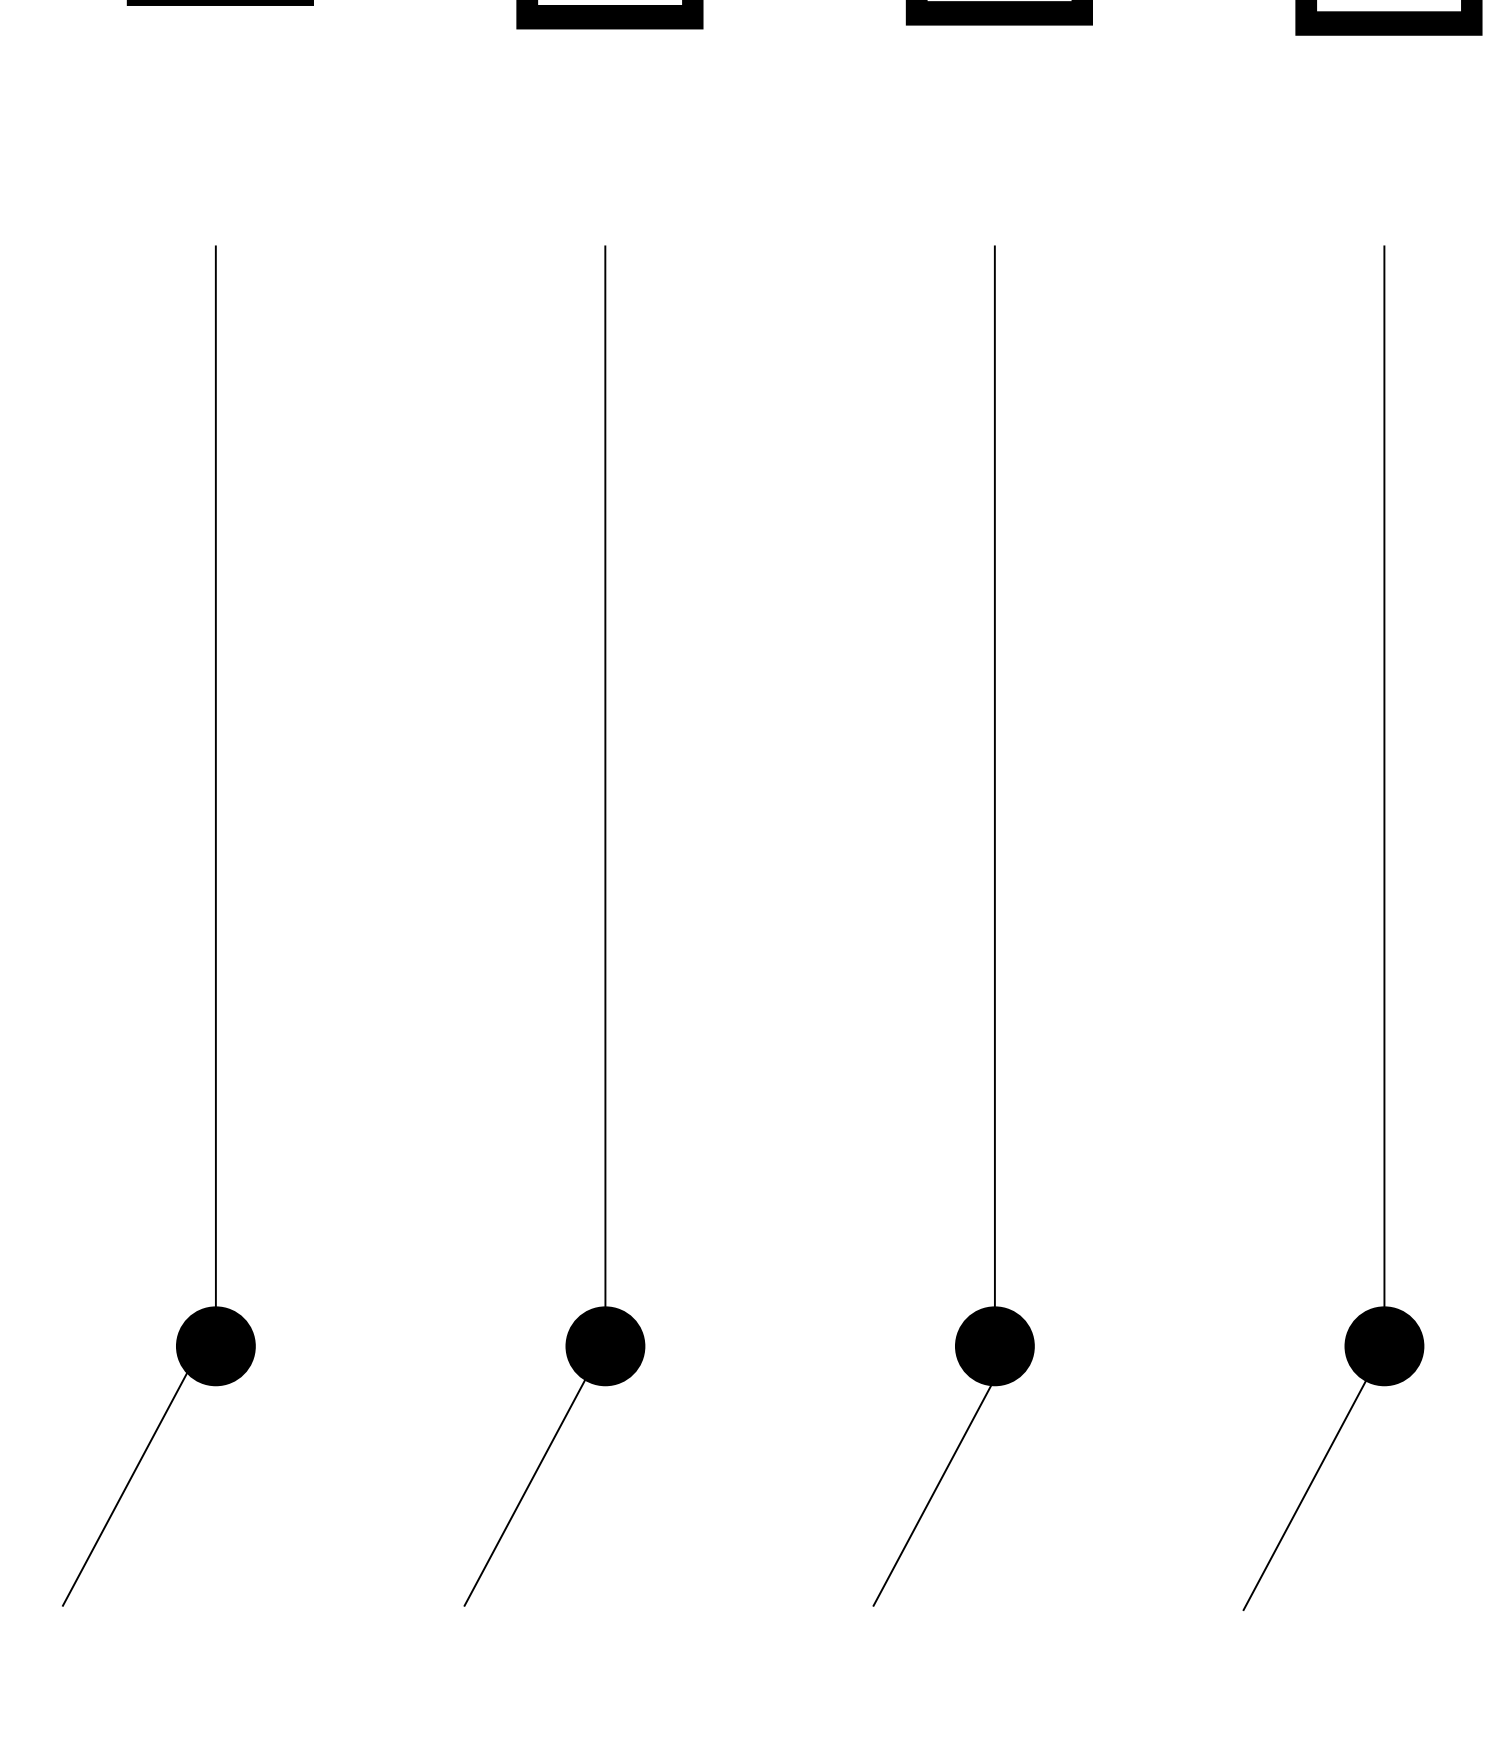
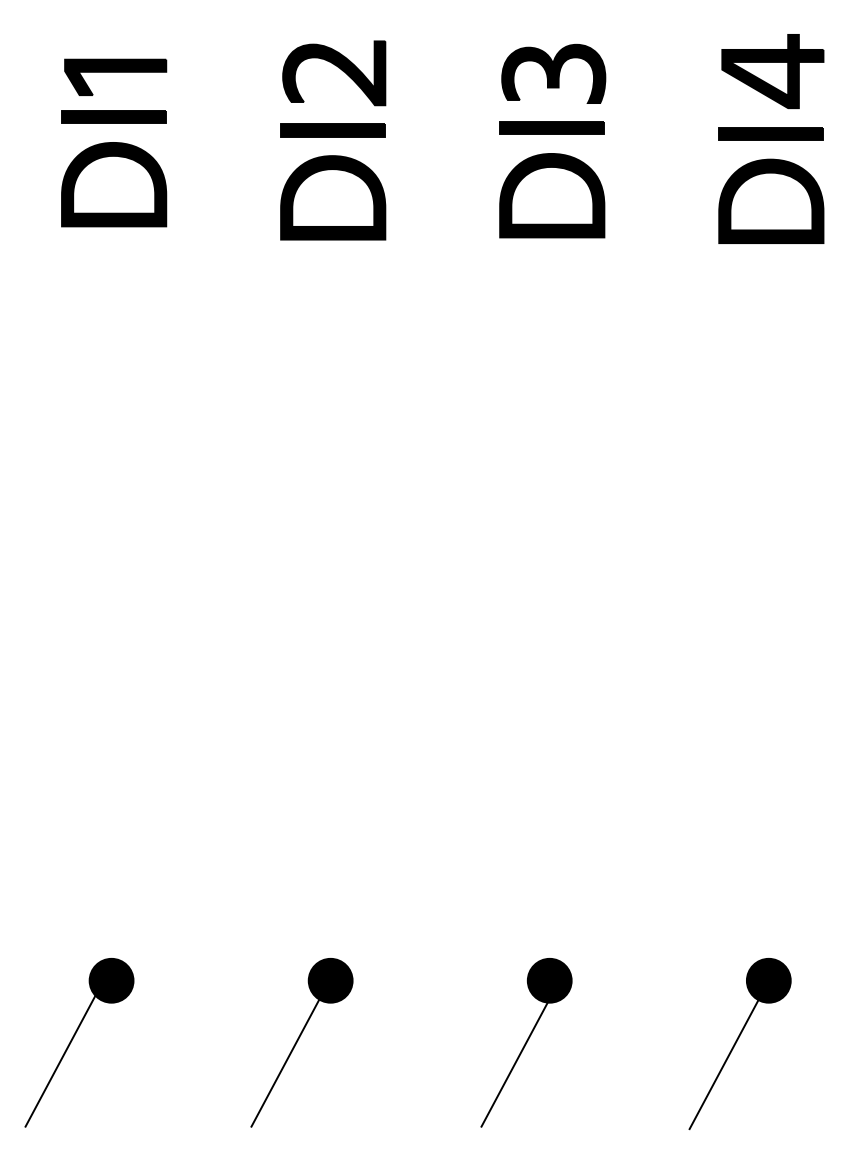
line: (215, 776) -> (111, 660), removed
line: (605, 776) -> (330, 660), removed
line: (994, 776) -> (549, 660), removed
line: (1383, 776) -> (768, 660), removed

